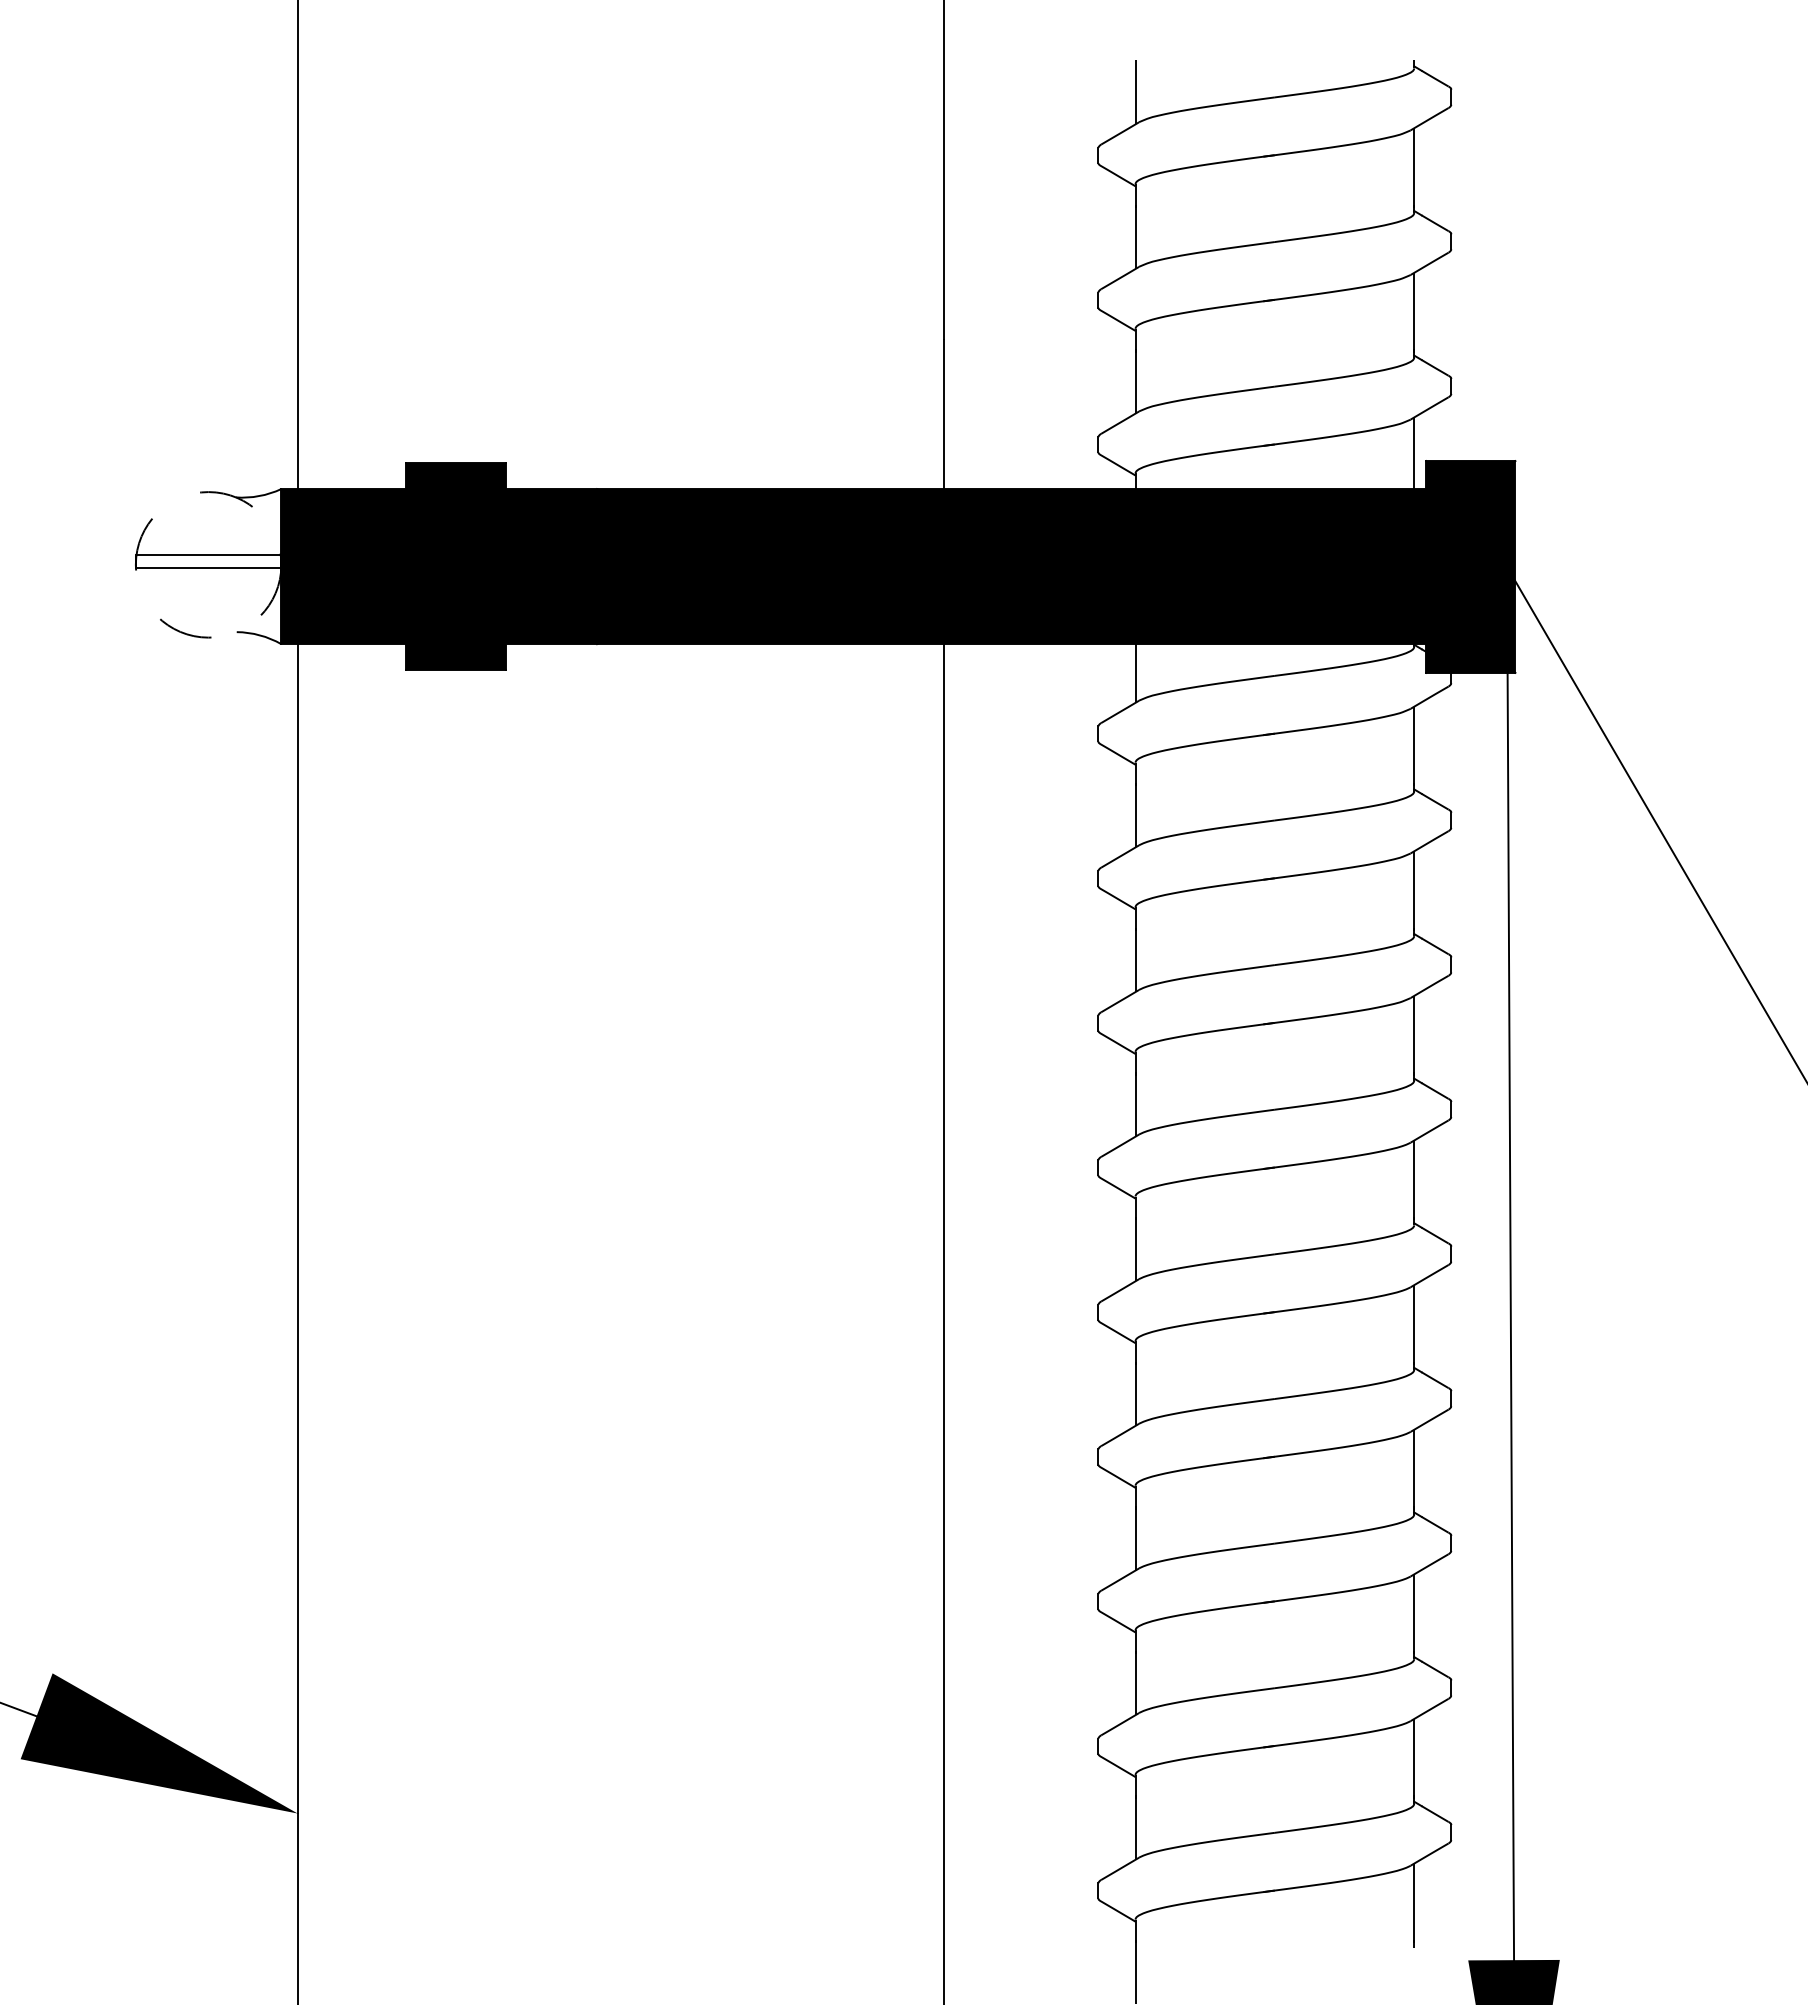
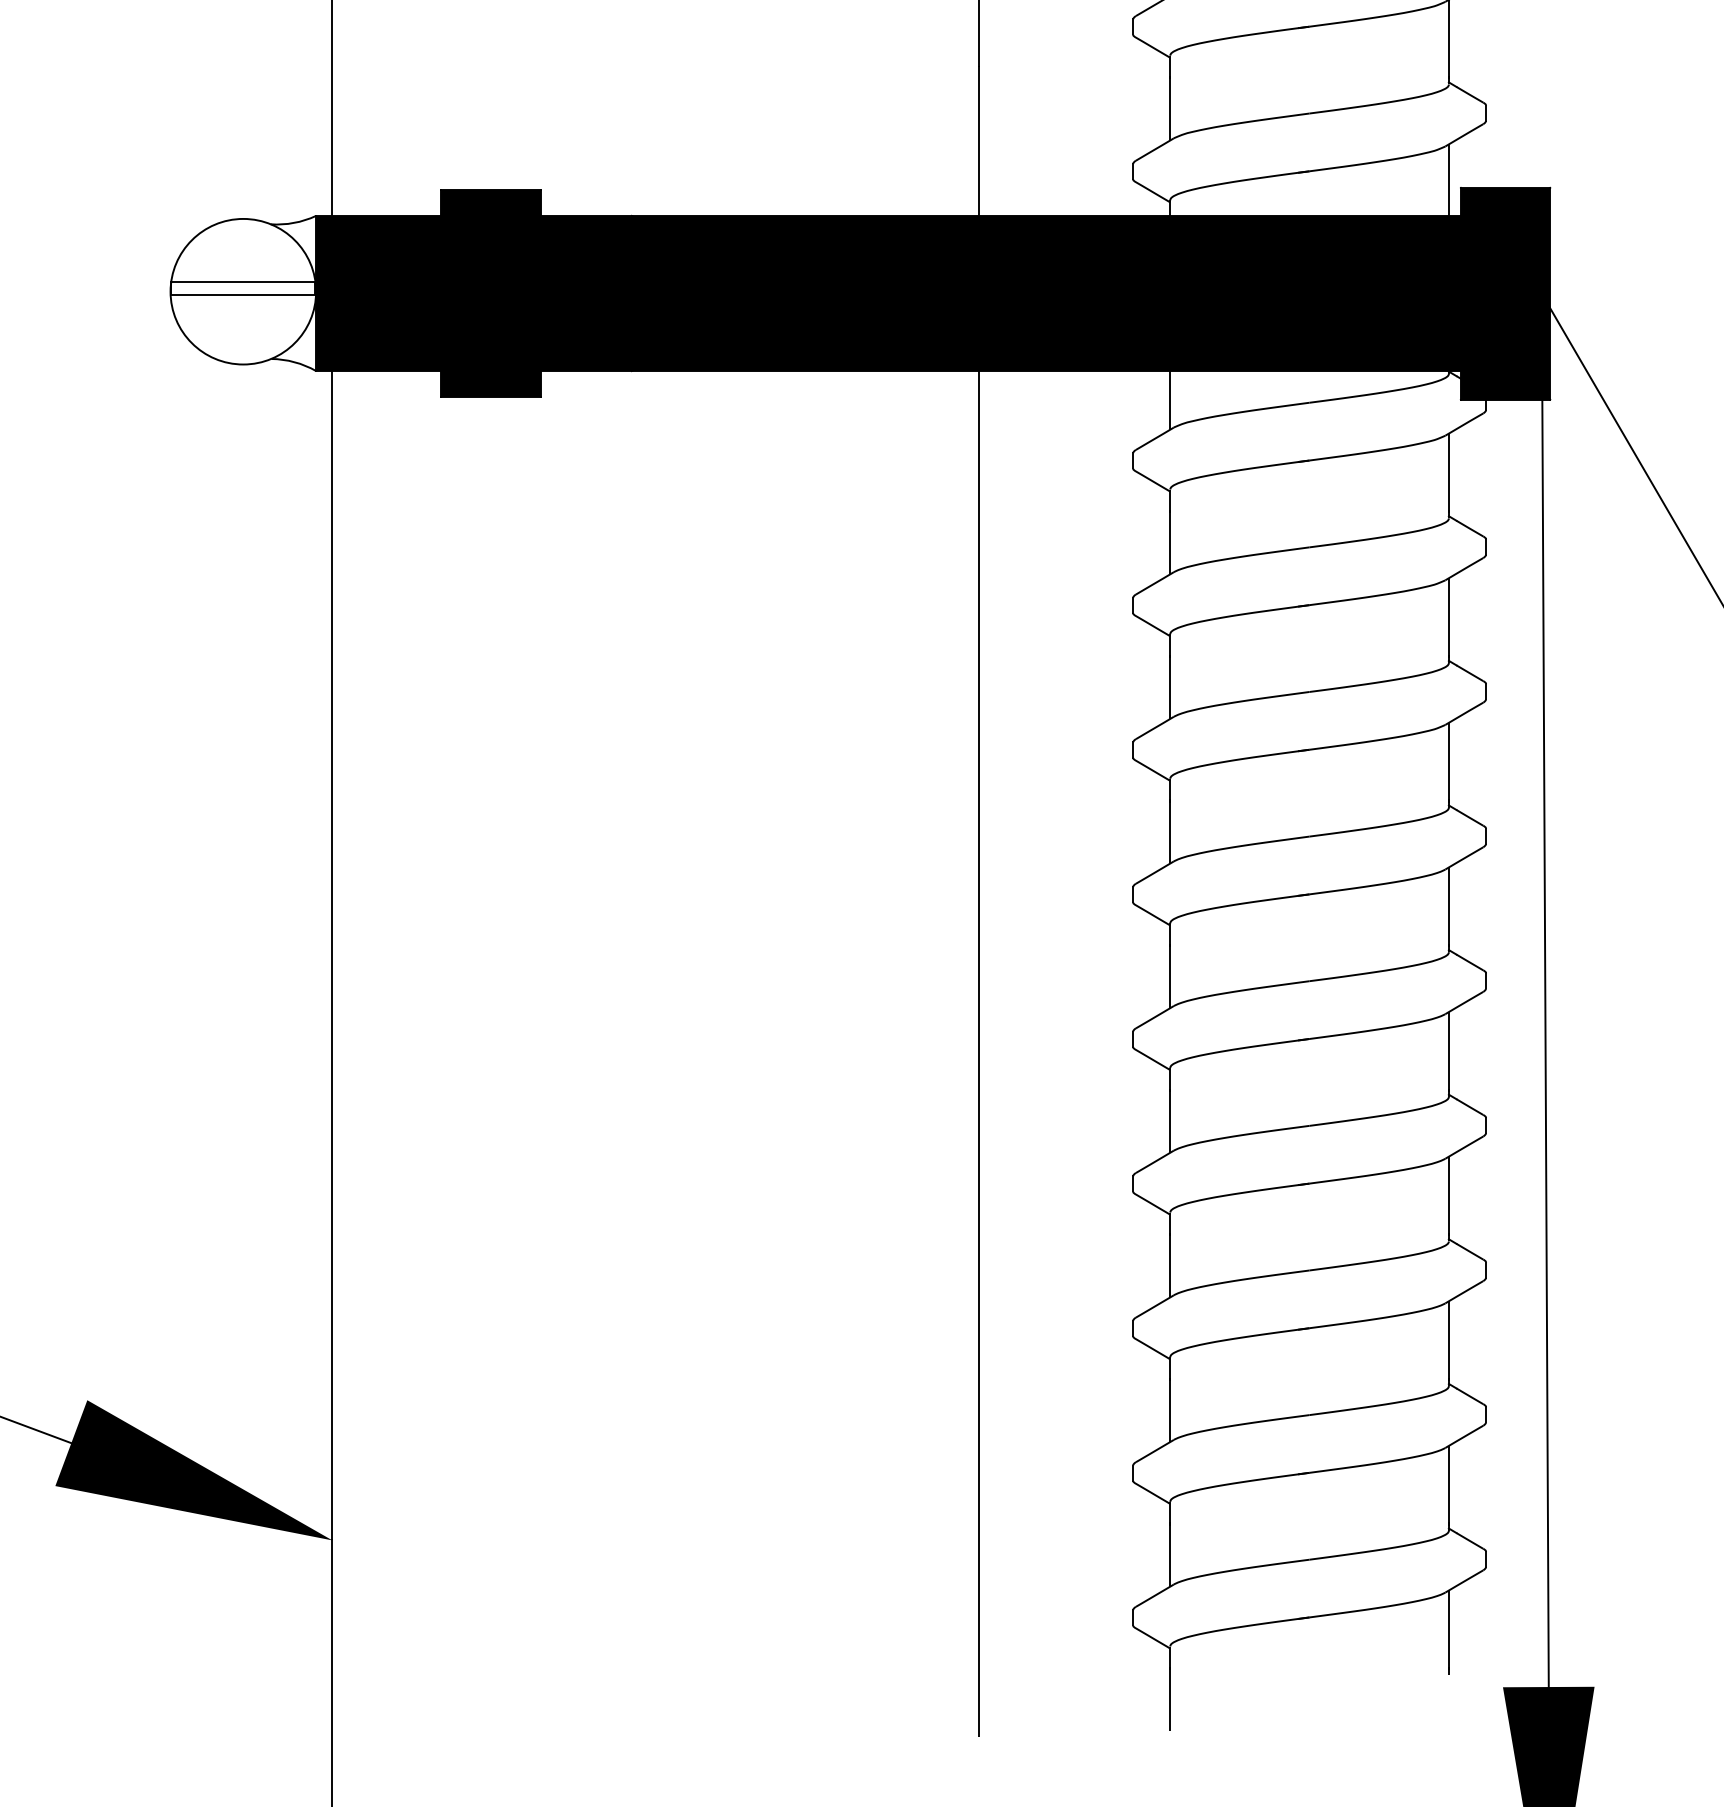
circle: (208, 564) -> (243, 291), dashed -> solid

